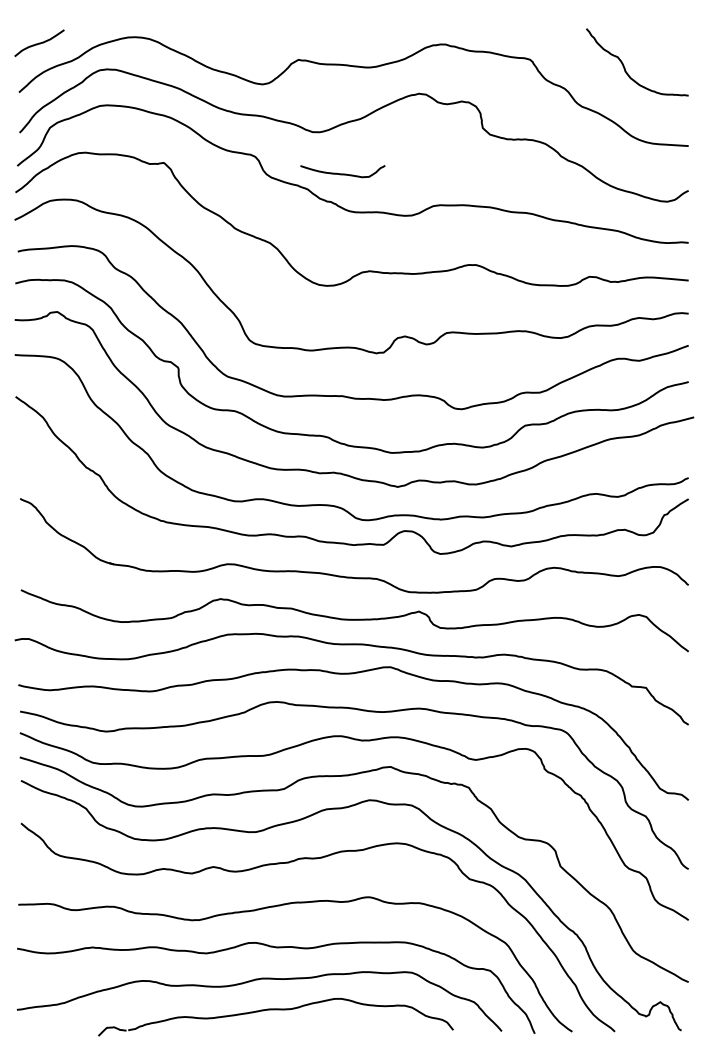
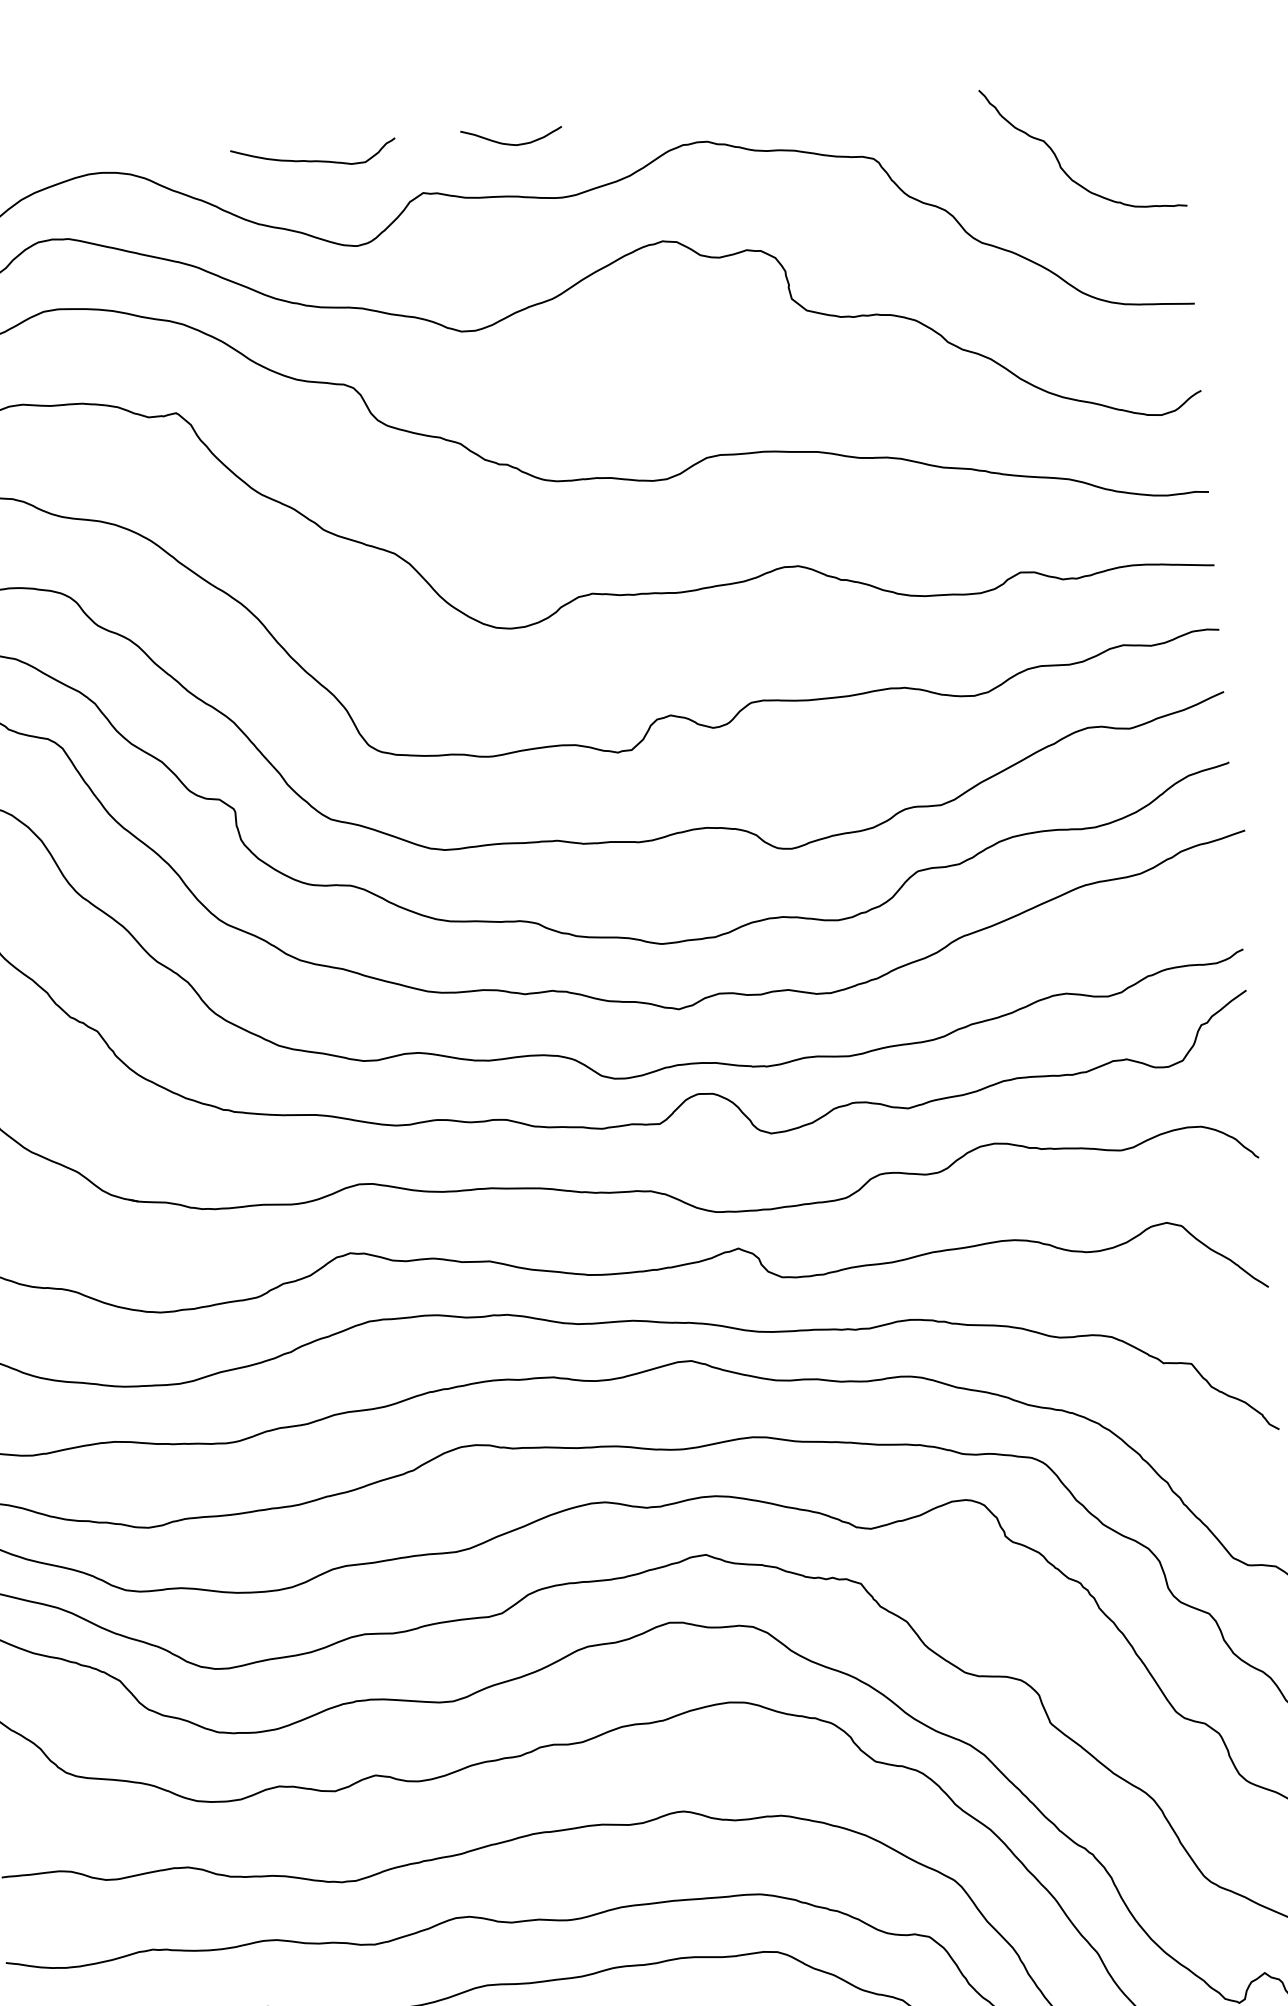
curve: (345, 37) -> (511, 142), added
curve: (342, 173) -> (313, 159), moved

